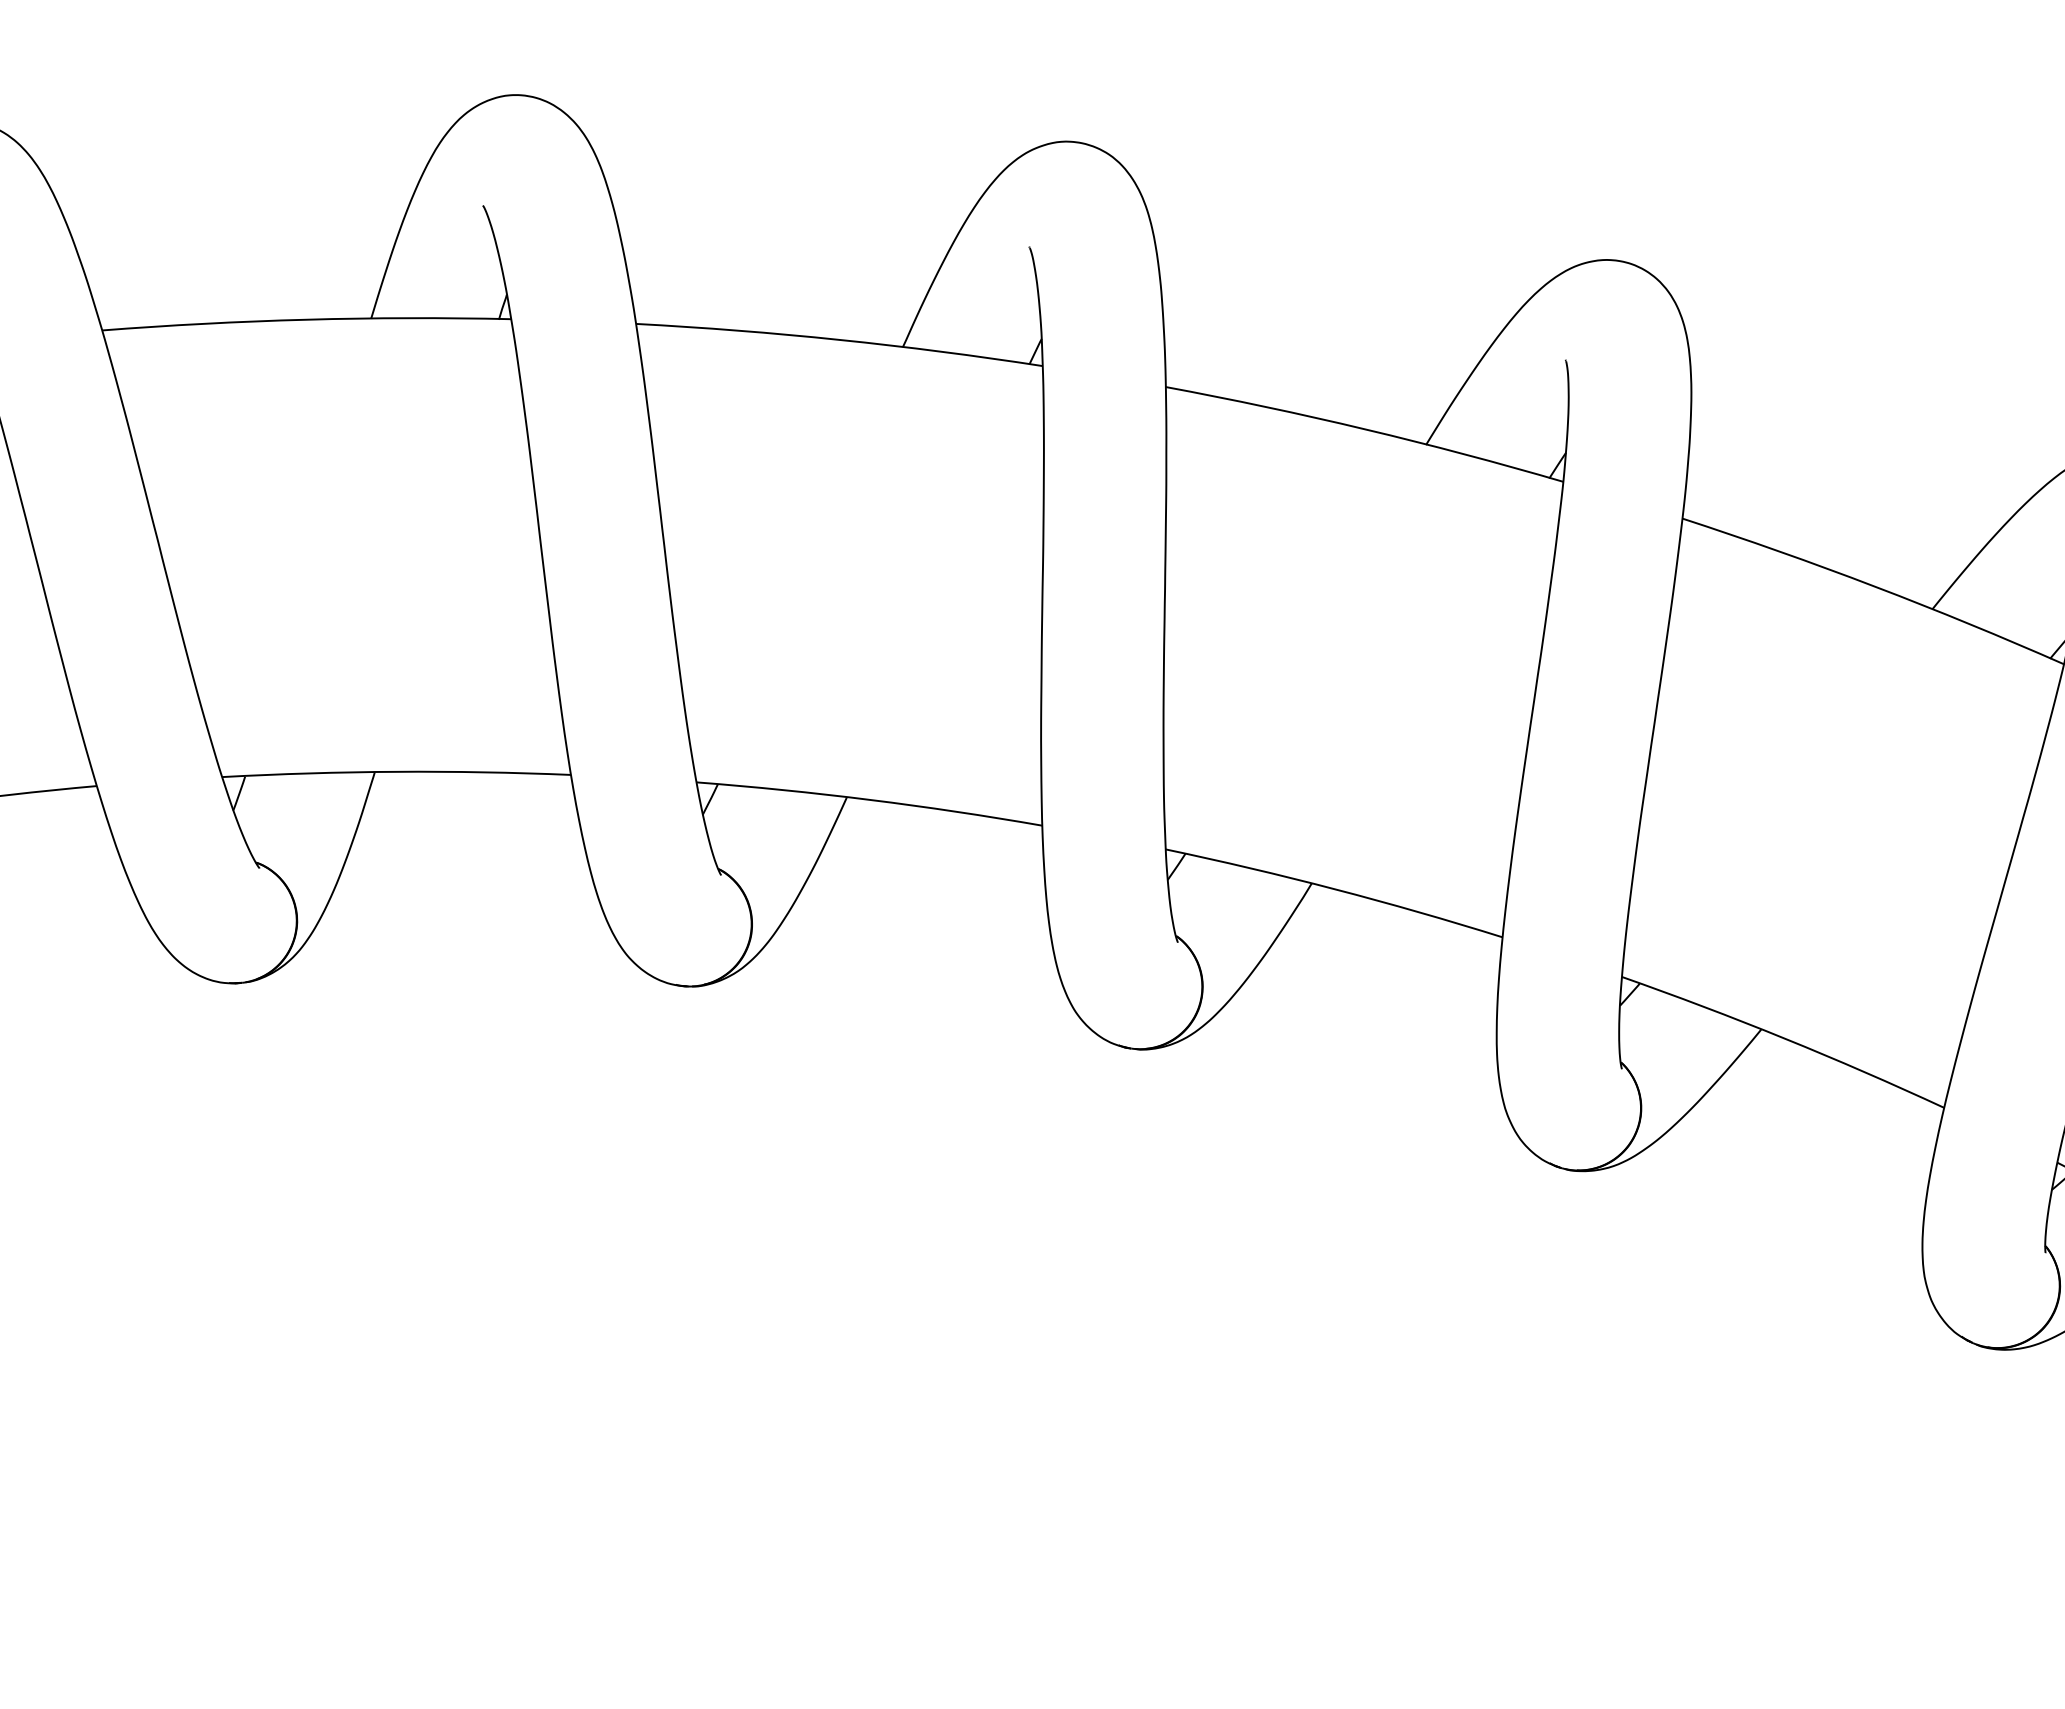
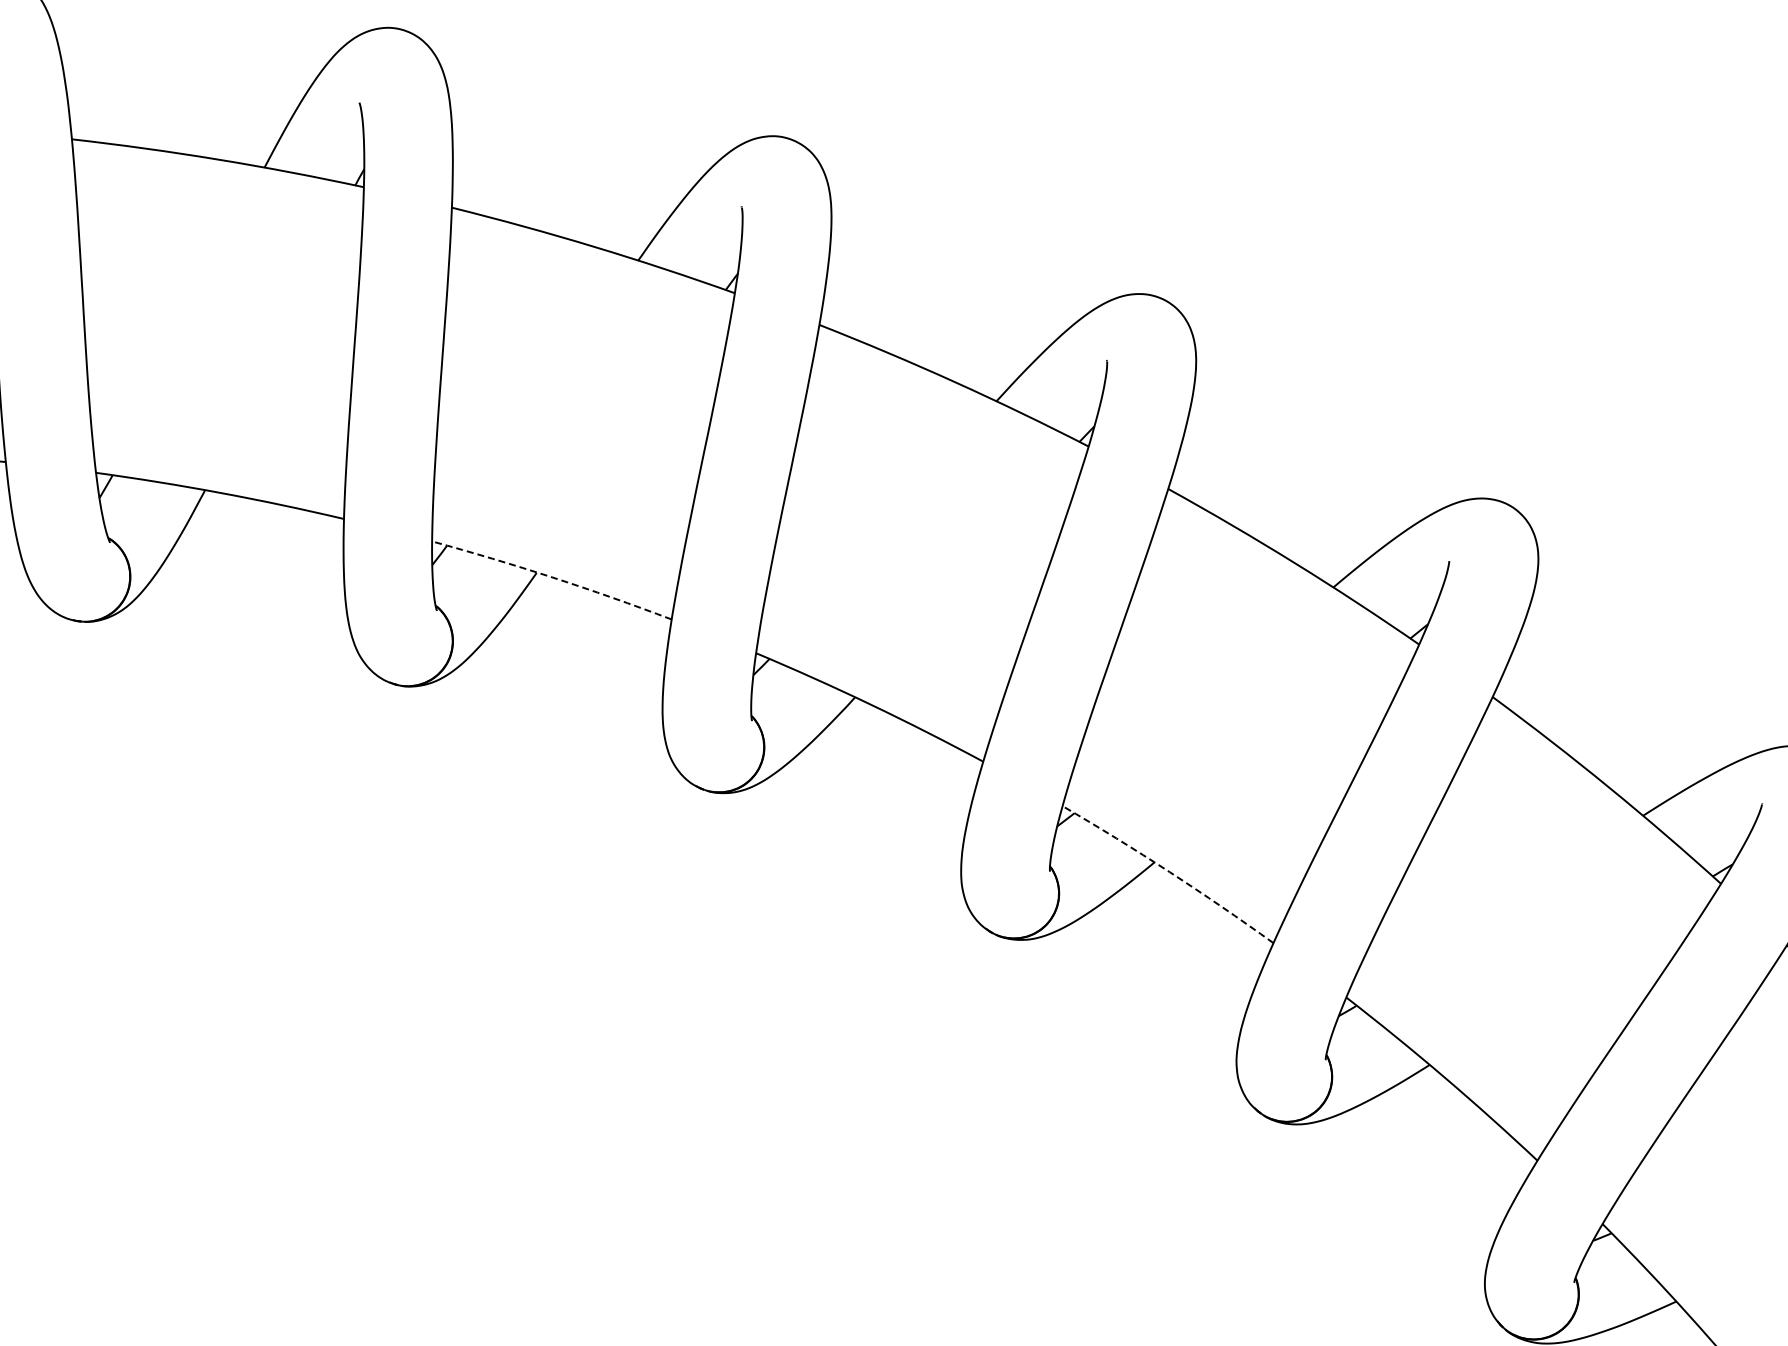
arc: (869, 799) -> (552, 577), solid -> dashed
arc: (1784, 1039) -> (1169, 872), solid -> dashed

